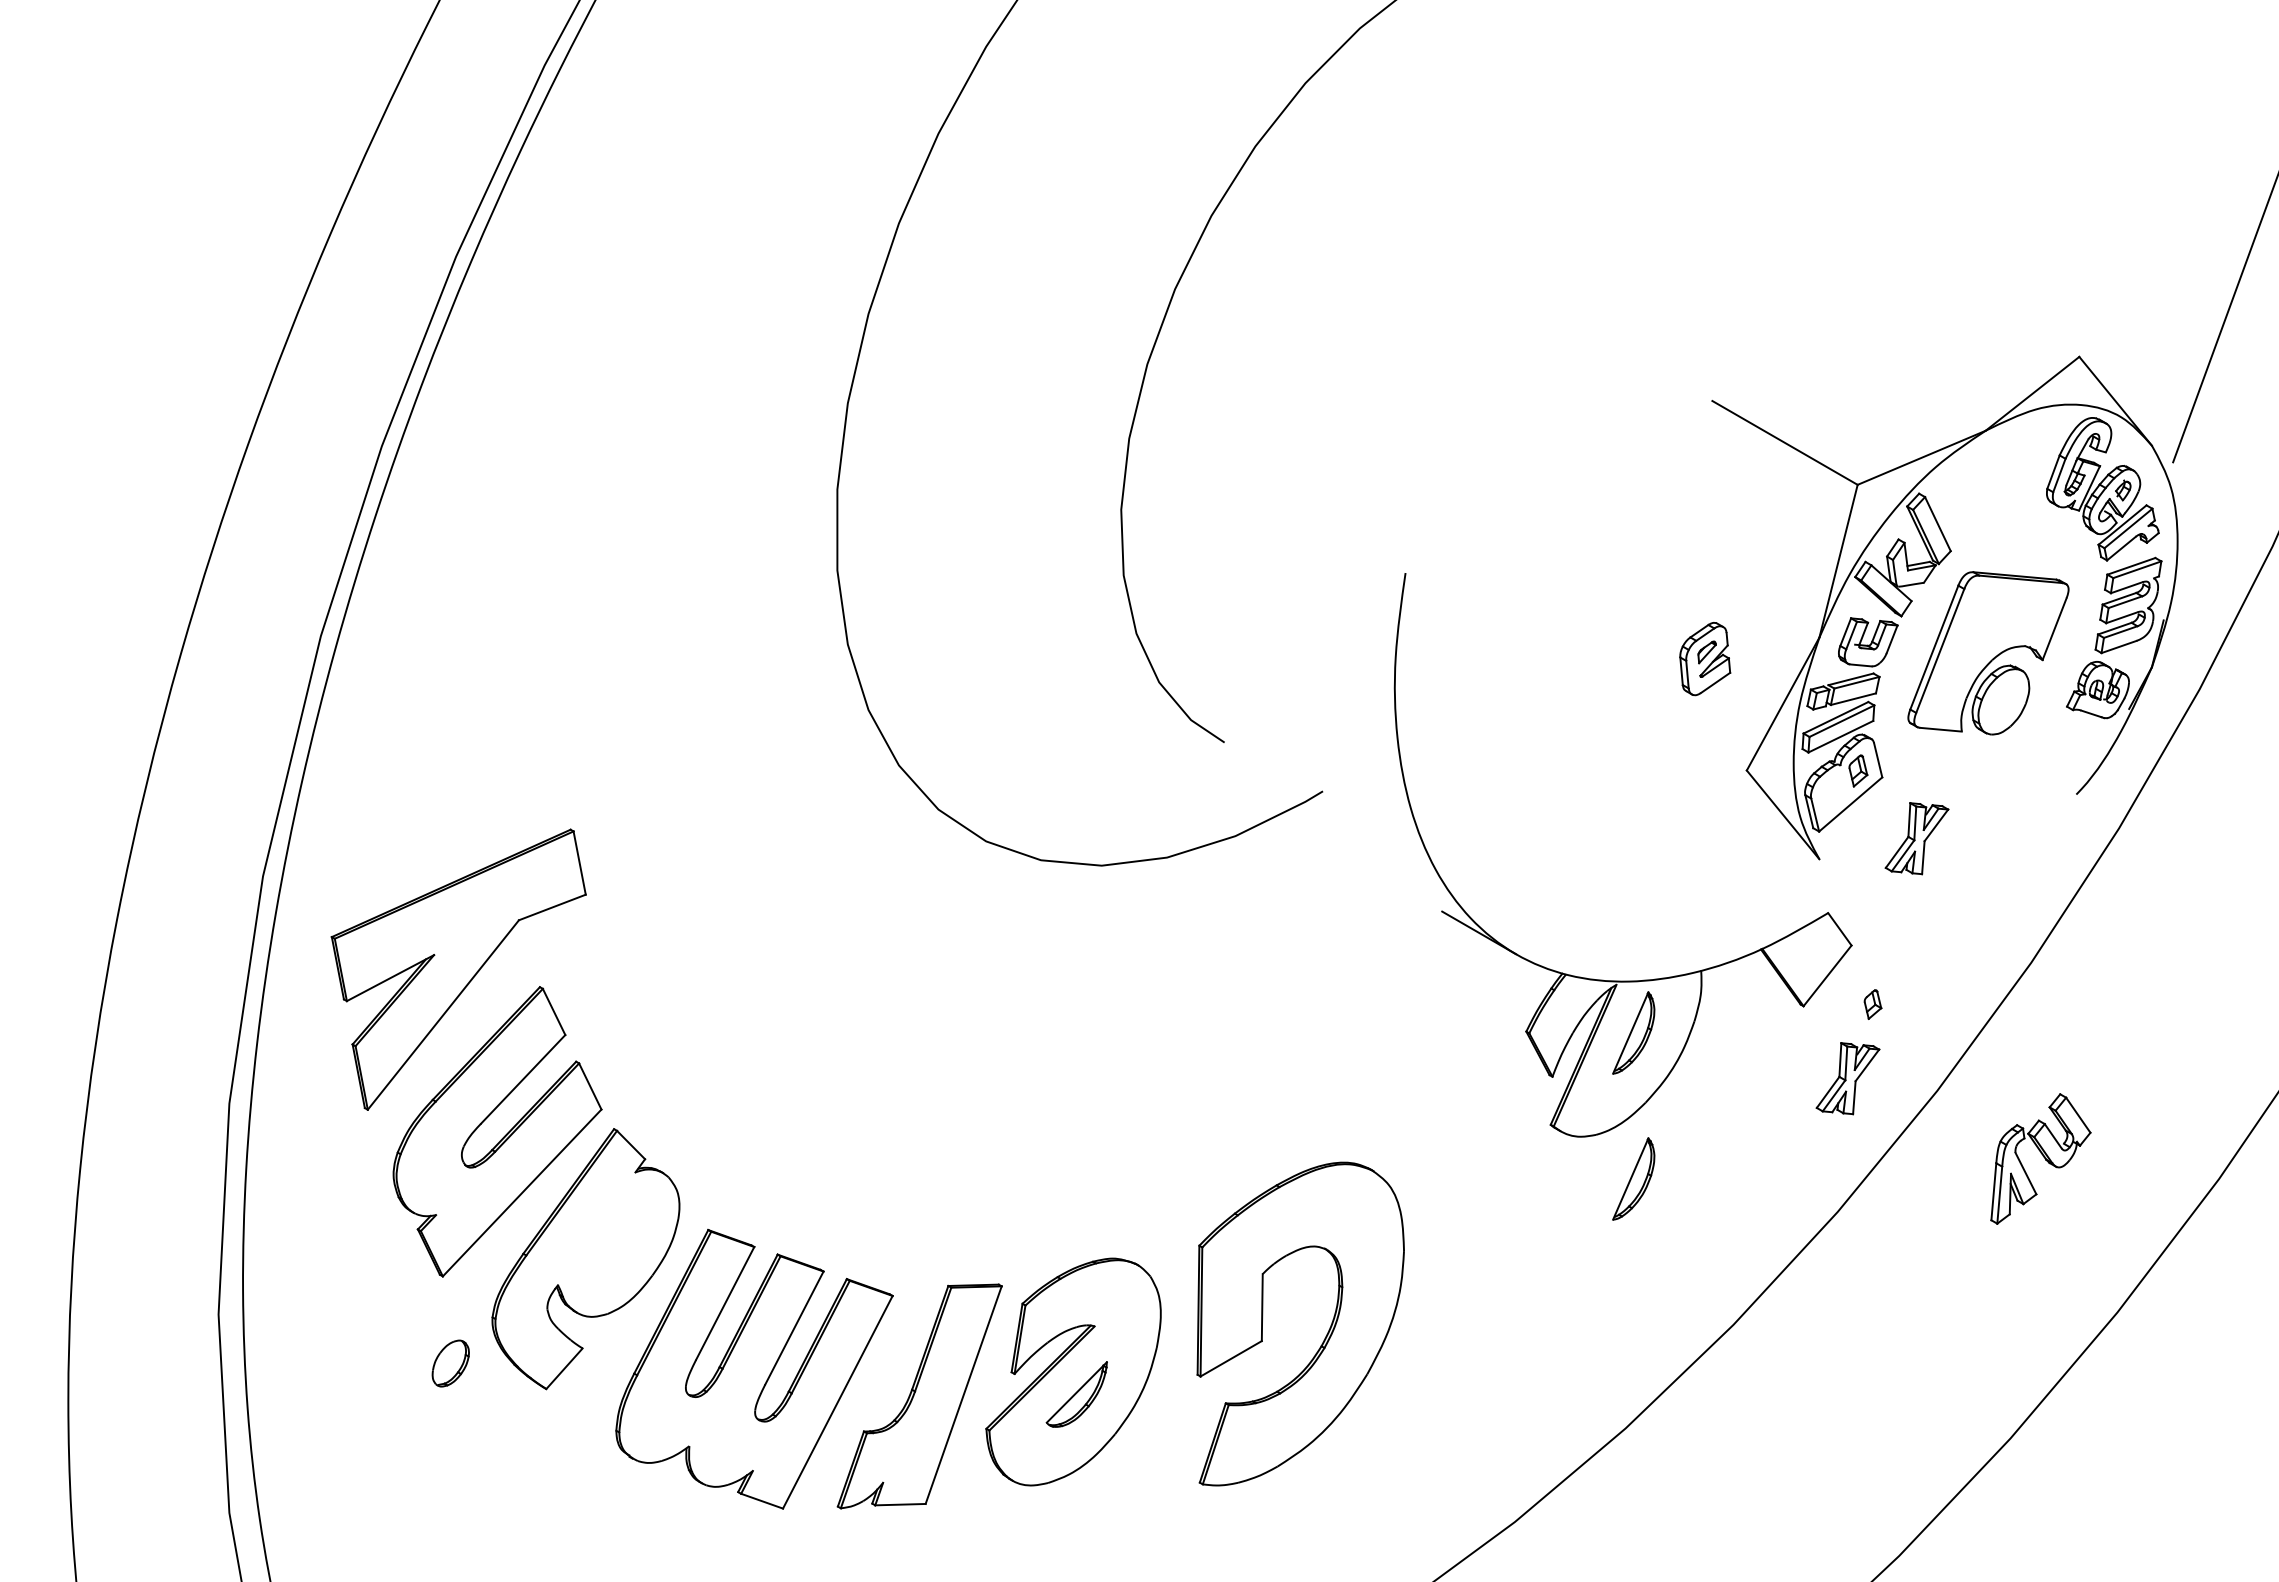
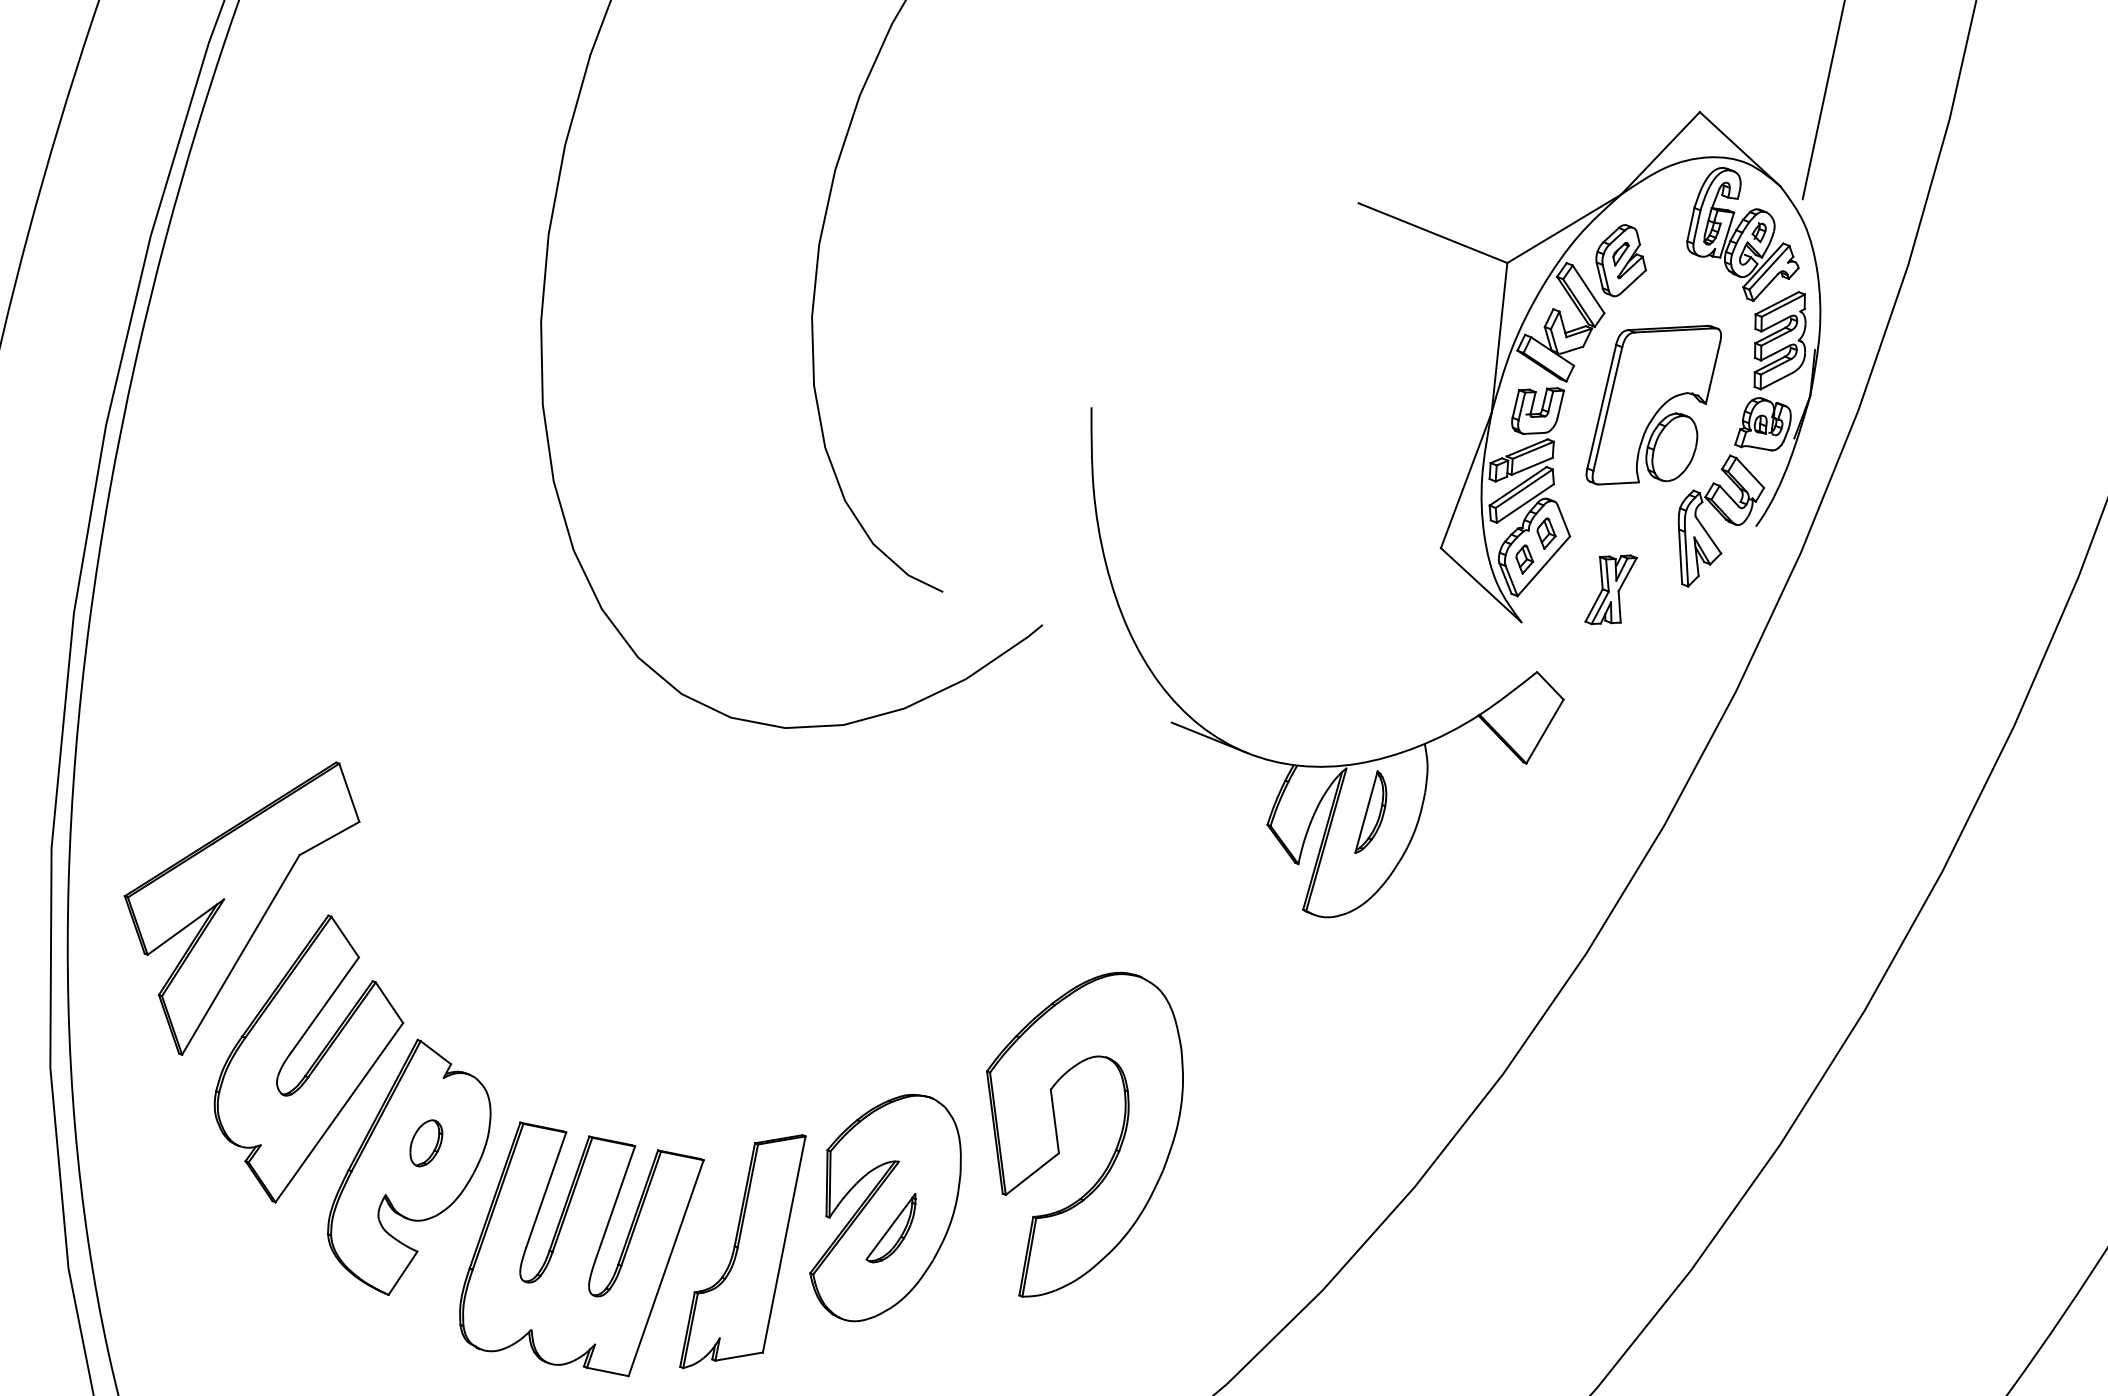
part: (1705, 659) -> (1620, 261), moved
part: (1872, 1004) -> (1524, 559), moved
part: (1847, 1078) -> (1577, 825), removed
part: (2040, 1158) -> (1720, 519), moved
part: (1633, 1178) -> (1388, 949), removed
part: (450, 1363) -> (426, 1143), moved

